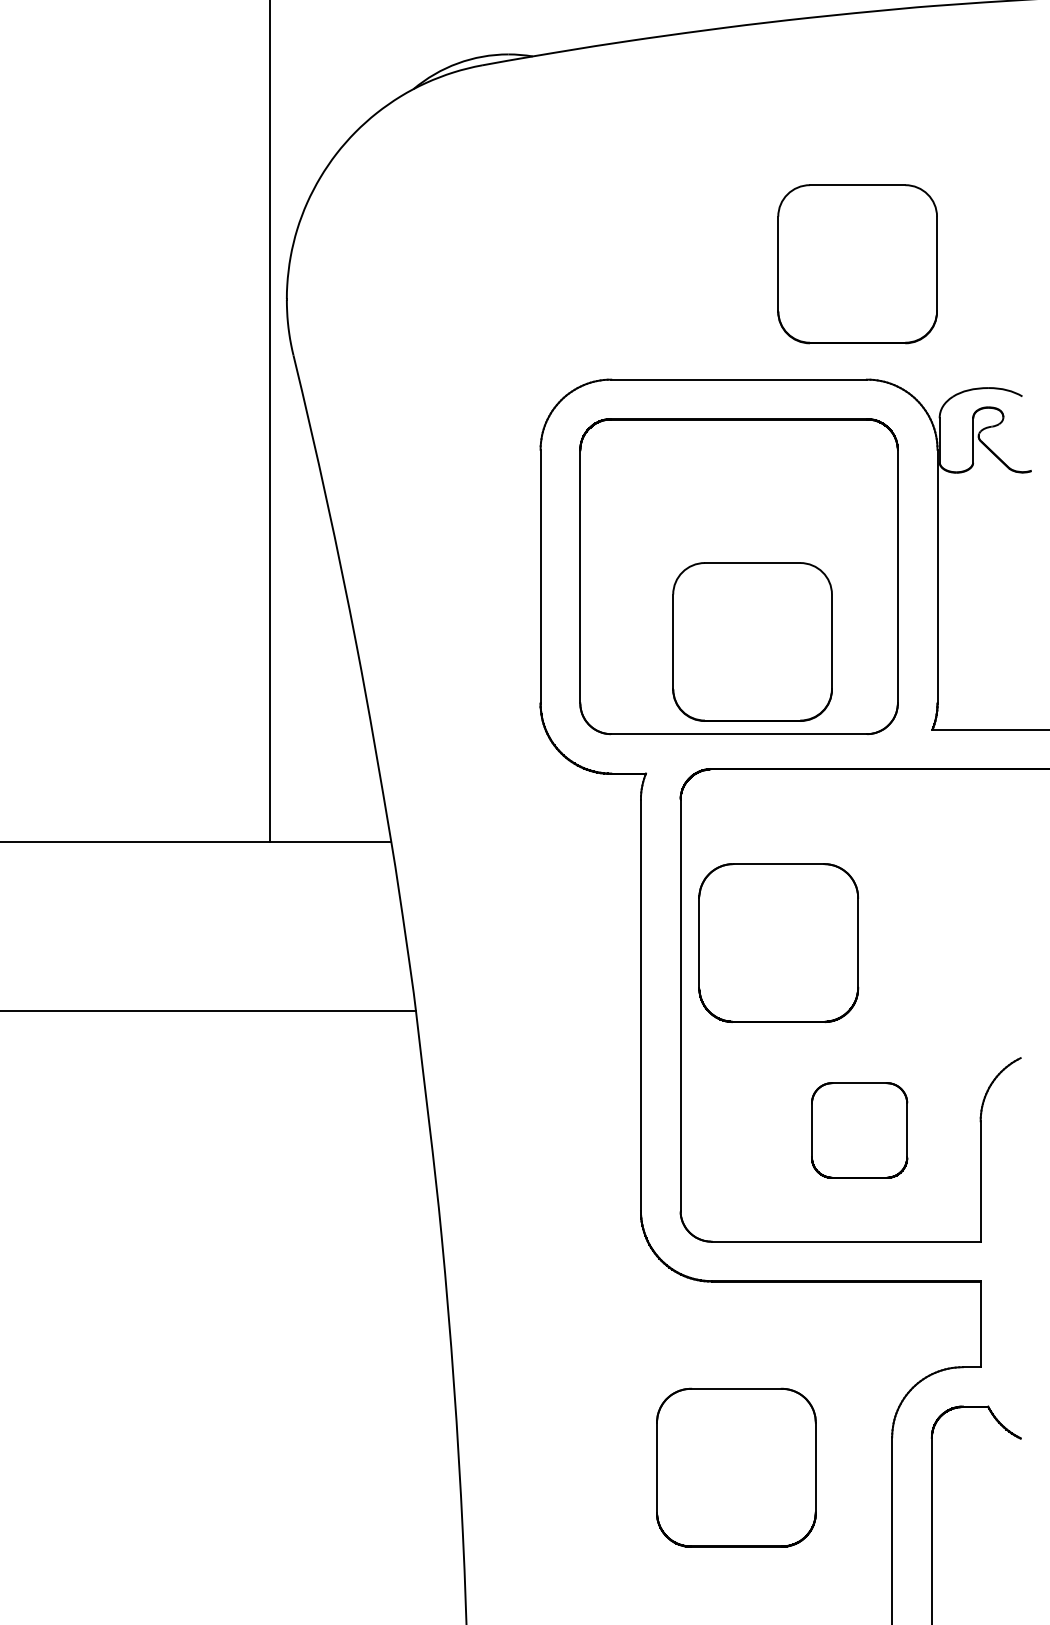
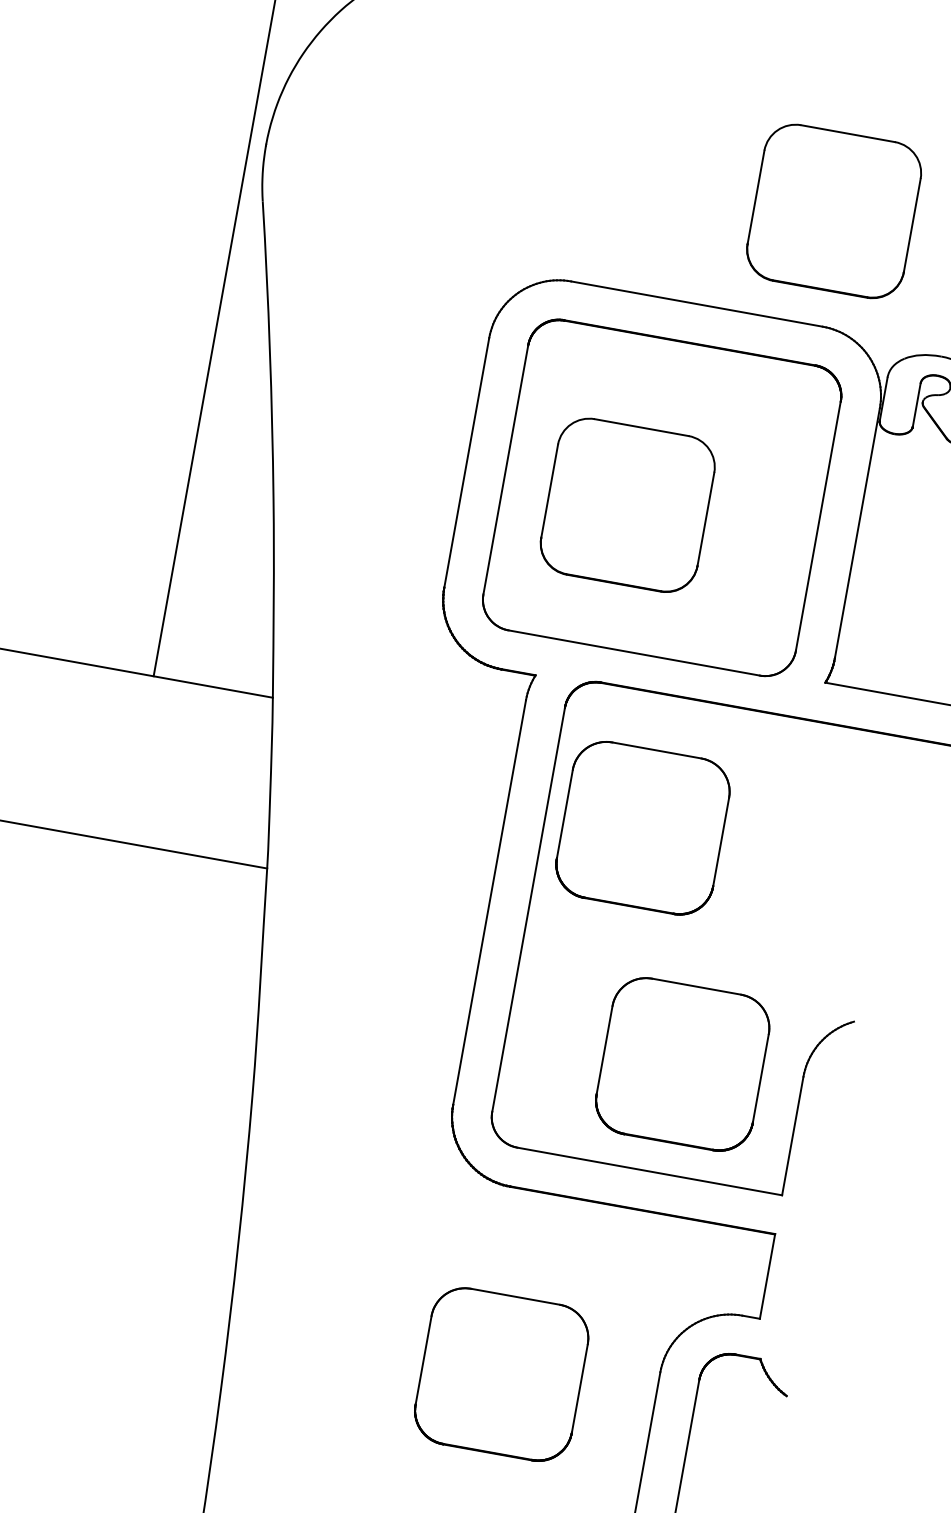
part: (752, 641) -> (627, 504), moved
part: (778, 942) -> (642, 827), moved
part: (859, 1130) -> (682, 1064), size x1.67

